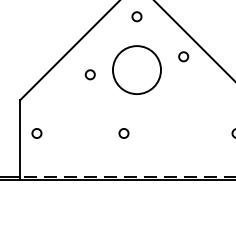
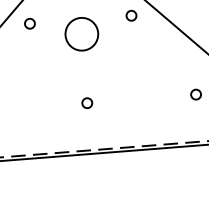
circle: (136, 70) -> (81, 34), size x0.62
circle: (89, 74) -> (29, 23), moved
circle: (123, 133) -> (86, 103), moved

